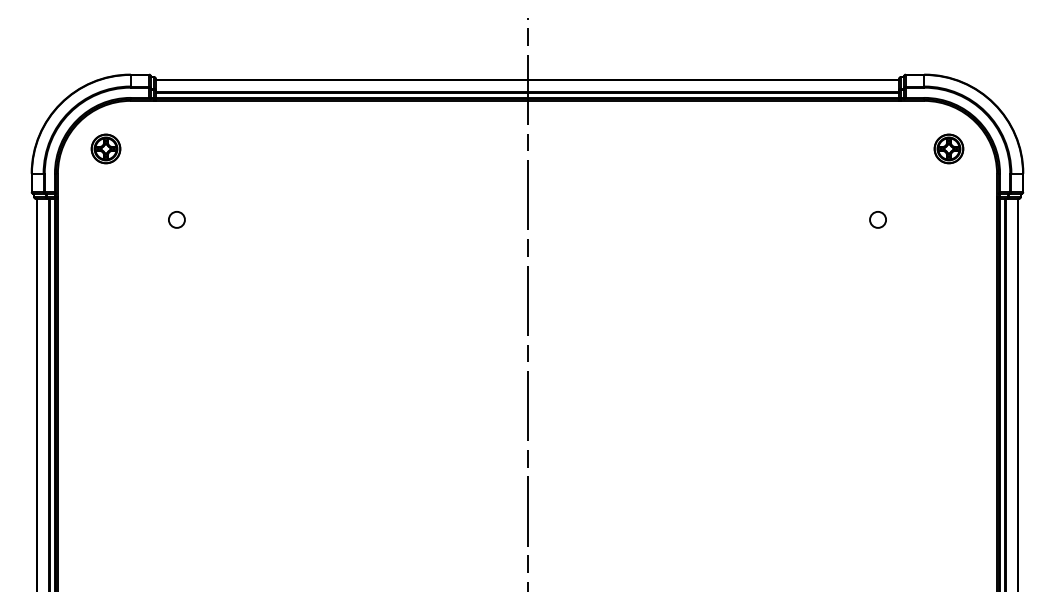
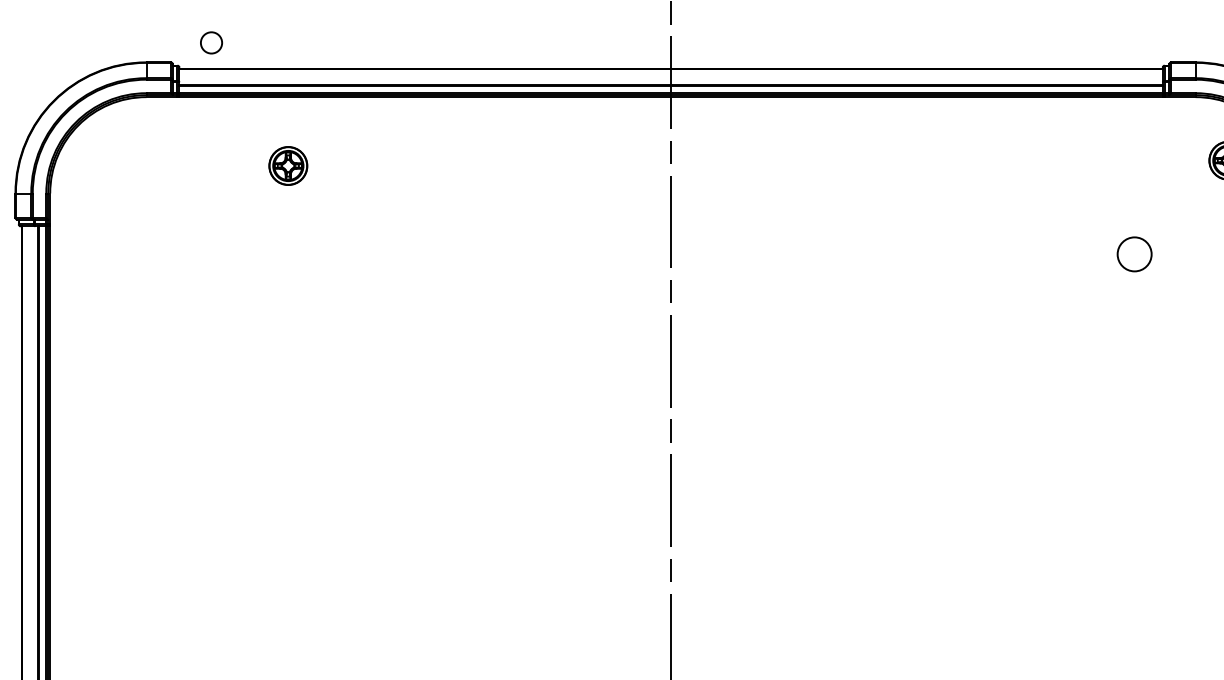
part: (105, 148) -> (287, 165), moved
circle: (176, 219) -> (210, 42), moved
circle: (877, 219) -> (1133, 253), size x1.6

